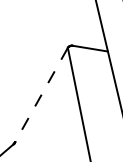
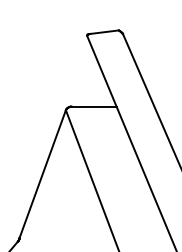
line: (41, 95) -> (42, 174), dashed -> solid

